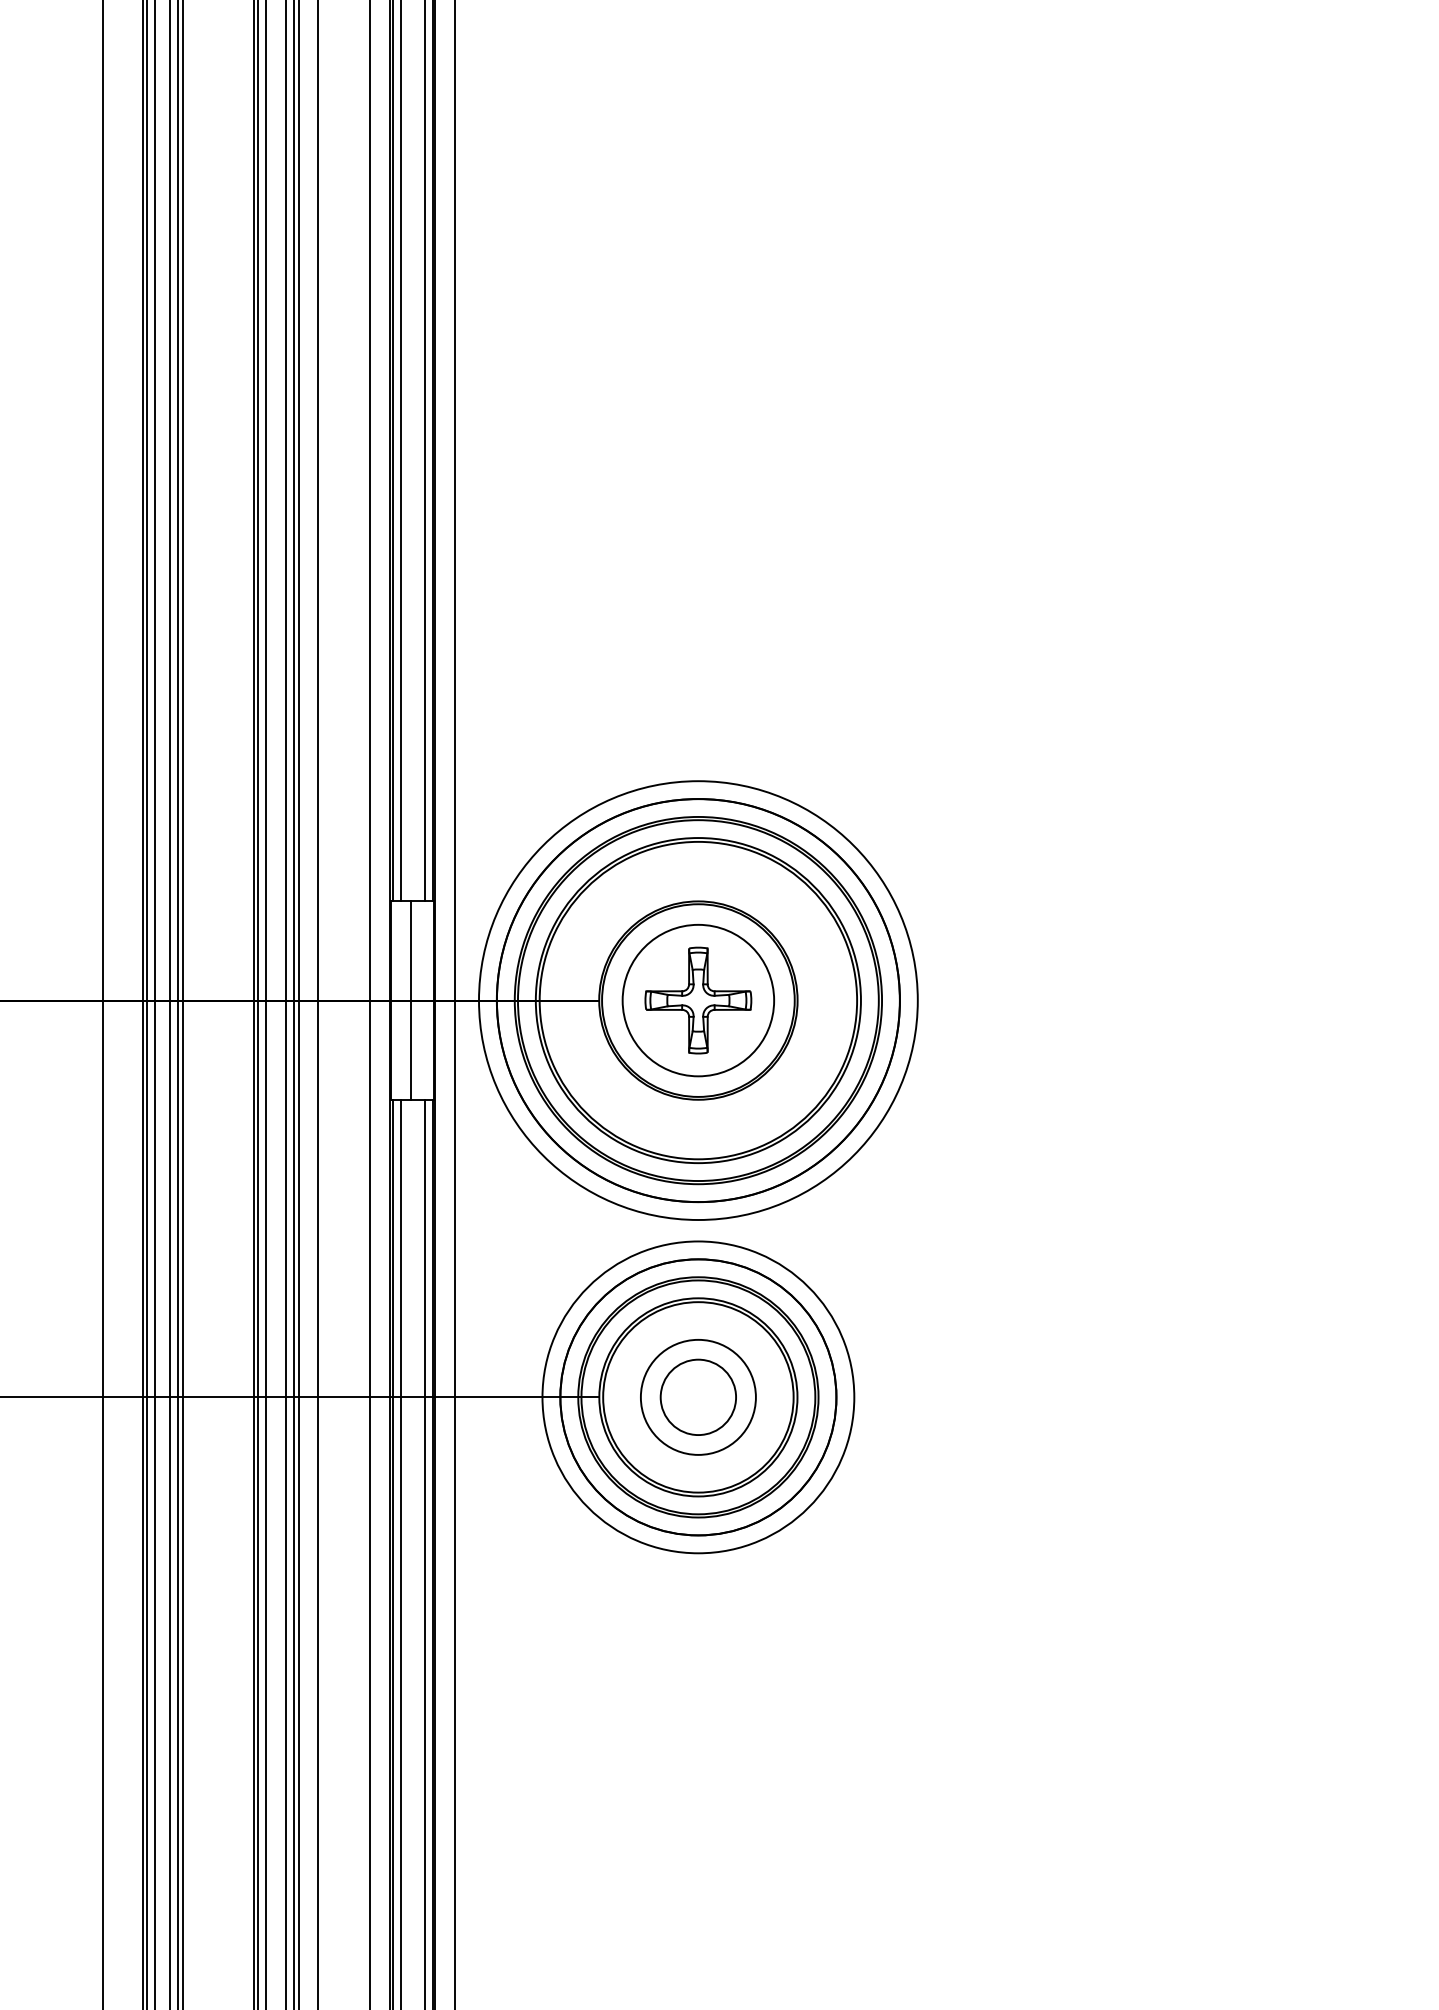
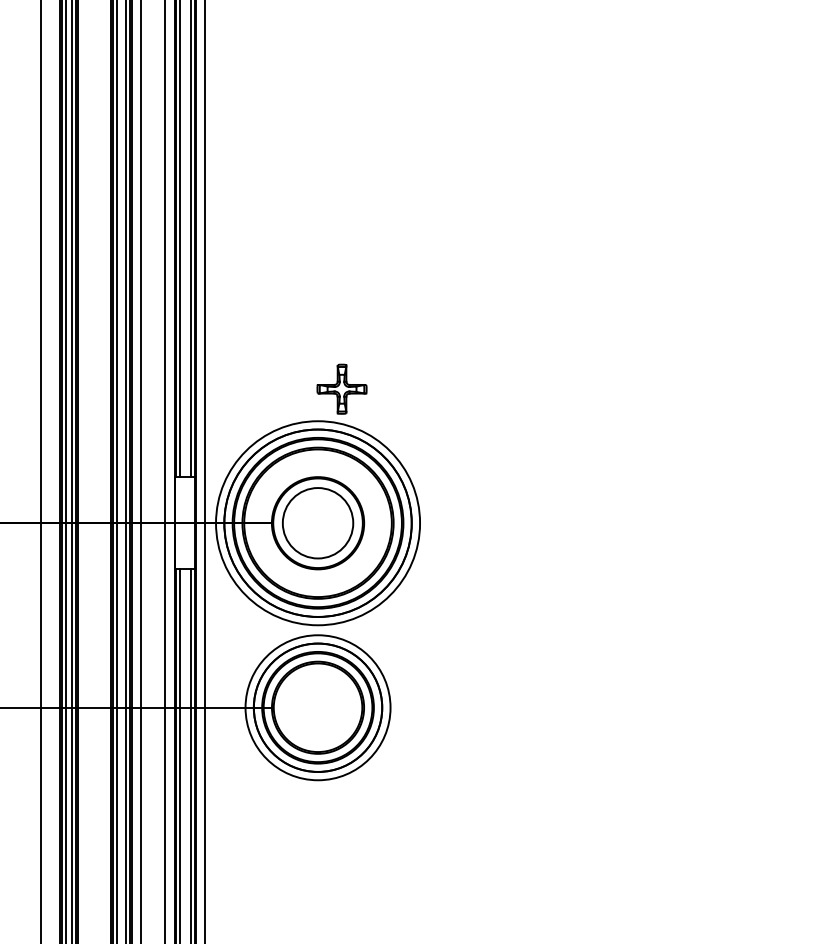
part: (697, 998) -> (341, 388), moved
line: (411, 1001) -> (184, 523), removed
part: (697, 1396) -> (317, 707), removed

